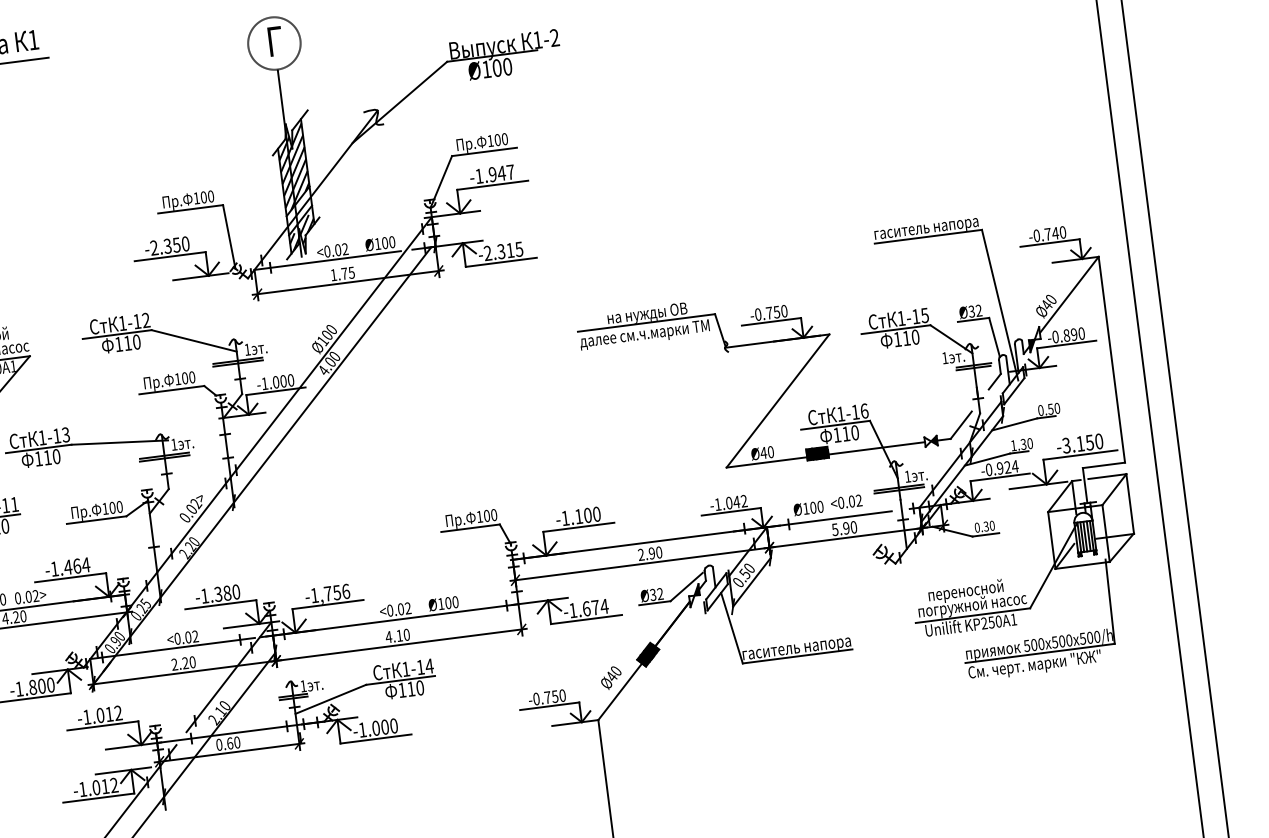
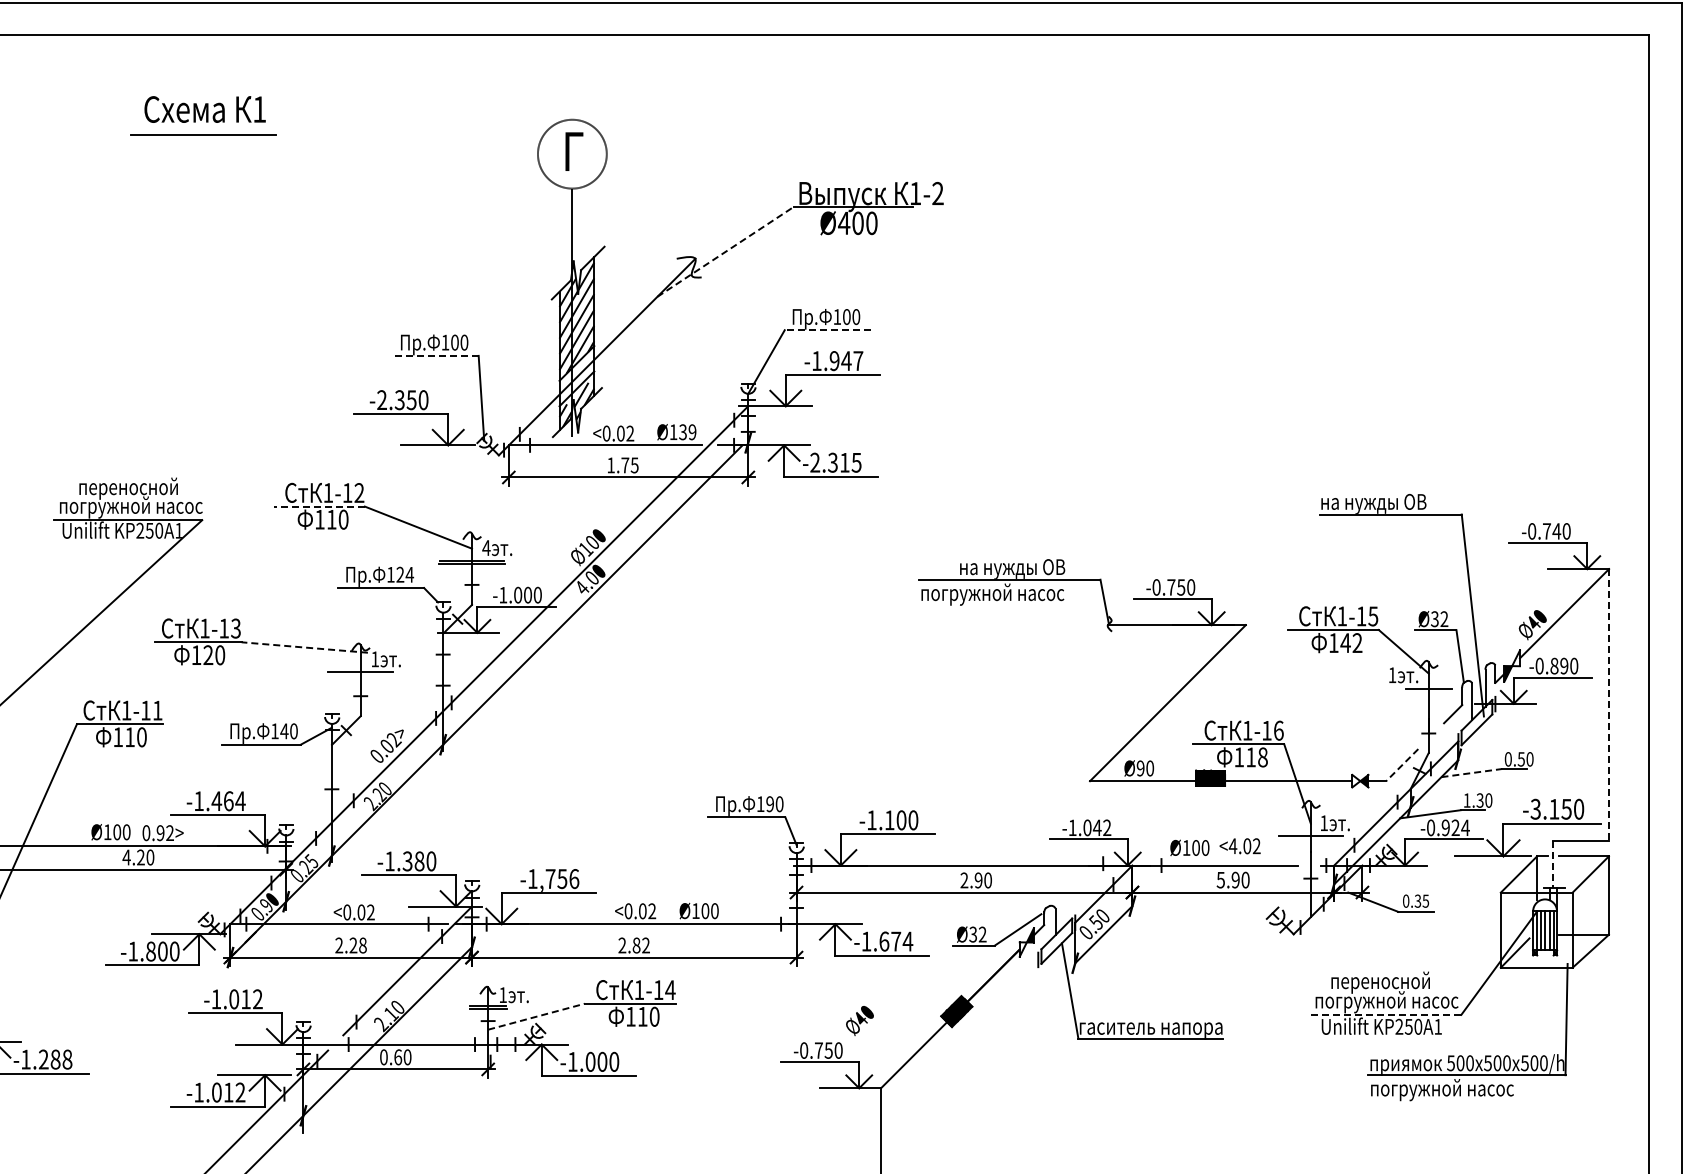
text: (486, 68) -> (844, 222), Ø100 -> Ø400
line: (399, 102) -> (725, 251), solid -> dashed
line: (484, 152) -> (827, 330), solid -> dashed
line: (190, 209) -> (435, 355), solid -> dashed
text: (927, 228) -> (1390, 503), гаситель напора -> на нужды ОВ
text: (388, 242) -> (687, 432), Ø100 -> Ø139
line: (117, 334) -> (319, 506), solid -> dashed
text: (644, 334) -> (1005, 594), далее см.ч.марки ТМ -> погружной насос
text: (911, 338) -> (1351, 643), 110 -> 142
text: (247, 349) -> (486, 547), 1 -> 4
line: (1112, 360) -> (1609, 705), solid -> dashed
line: (973, 367) -> (1427, 692), removed
text: (188, 377) -> (405, 574), 100 -> 124
line: (1014, 424) -> (1471, 773), solid -> dashed
line: (961, 425) -> (1402, 765), solid -> dashed
text: (854, 432) -> (1262, 757), 110 -> 118
line: (119, 442) -> (304, 647), solid -> dashed
text: (763, 453) -> (1140, 768), Ø40 -> Ø90
text: (47, 457) -> (208, 654), 110 -> 120
line: (164, 458) -> (360, 675), removed
line: (1085, 485) -> (1553, 864), solid -> dashed
line: (899, 490) -> (1310, 839), removed
text: (840, 503) -> (1232, 846), <0.02 -> <4.02
text: (112, 508) -> (284, 731), 100 -> 140
text: (487, 516) -> (770, 804), 100 -> 190
text: (991, 525) -> (1425, 900), 0.30 -> 0.35
text: (28, 597) -> (160, 833), 0.02> -> 0.92>
line: (972, 615) -> (1385, 1014), solid -> dashed
text: (397, 636) -> (633, 945), 4.10 -> 2.82
text: (192, 662) -> (362, 945), 2.20 -> 2.28
text: (1034, 665) -> (1457, 1090), См. черт. марки "КЖ" -> погружной насос
text: (610, 677) -> (859, 1020), moved
line: (331, 699) -> (537, 1016), solid -> dashed

